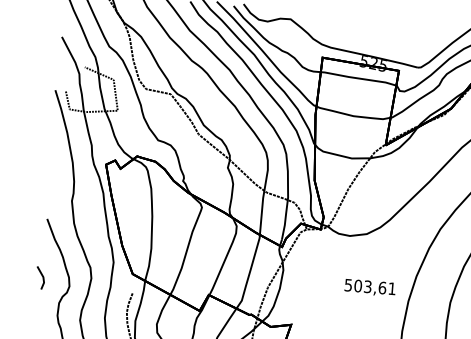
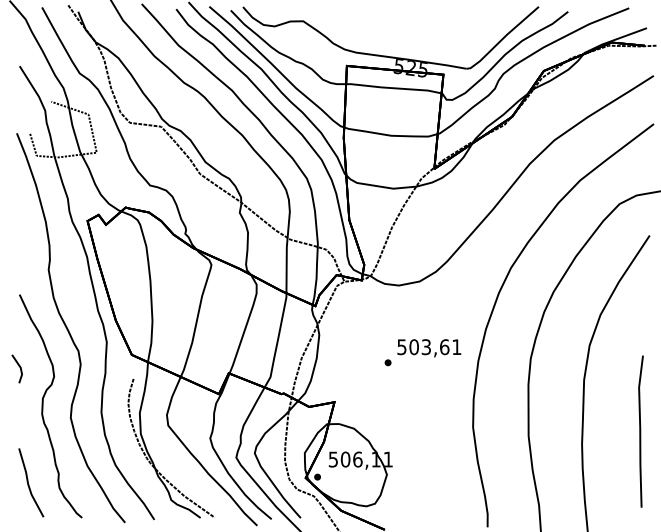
part: (335, 296) -> (387, 362), added

